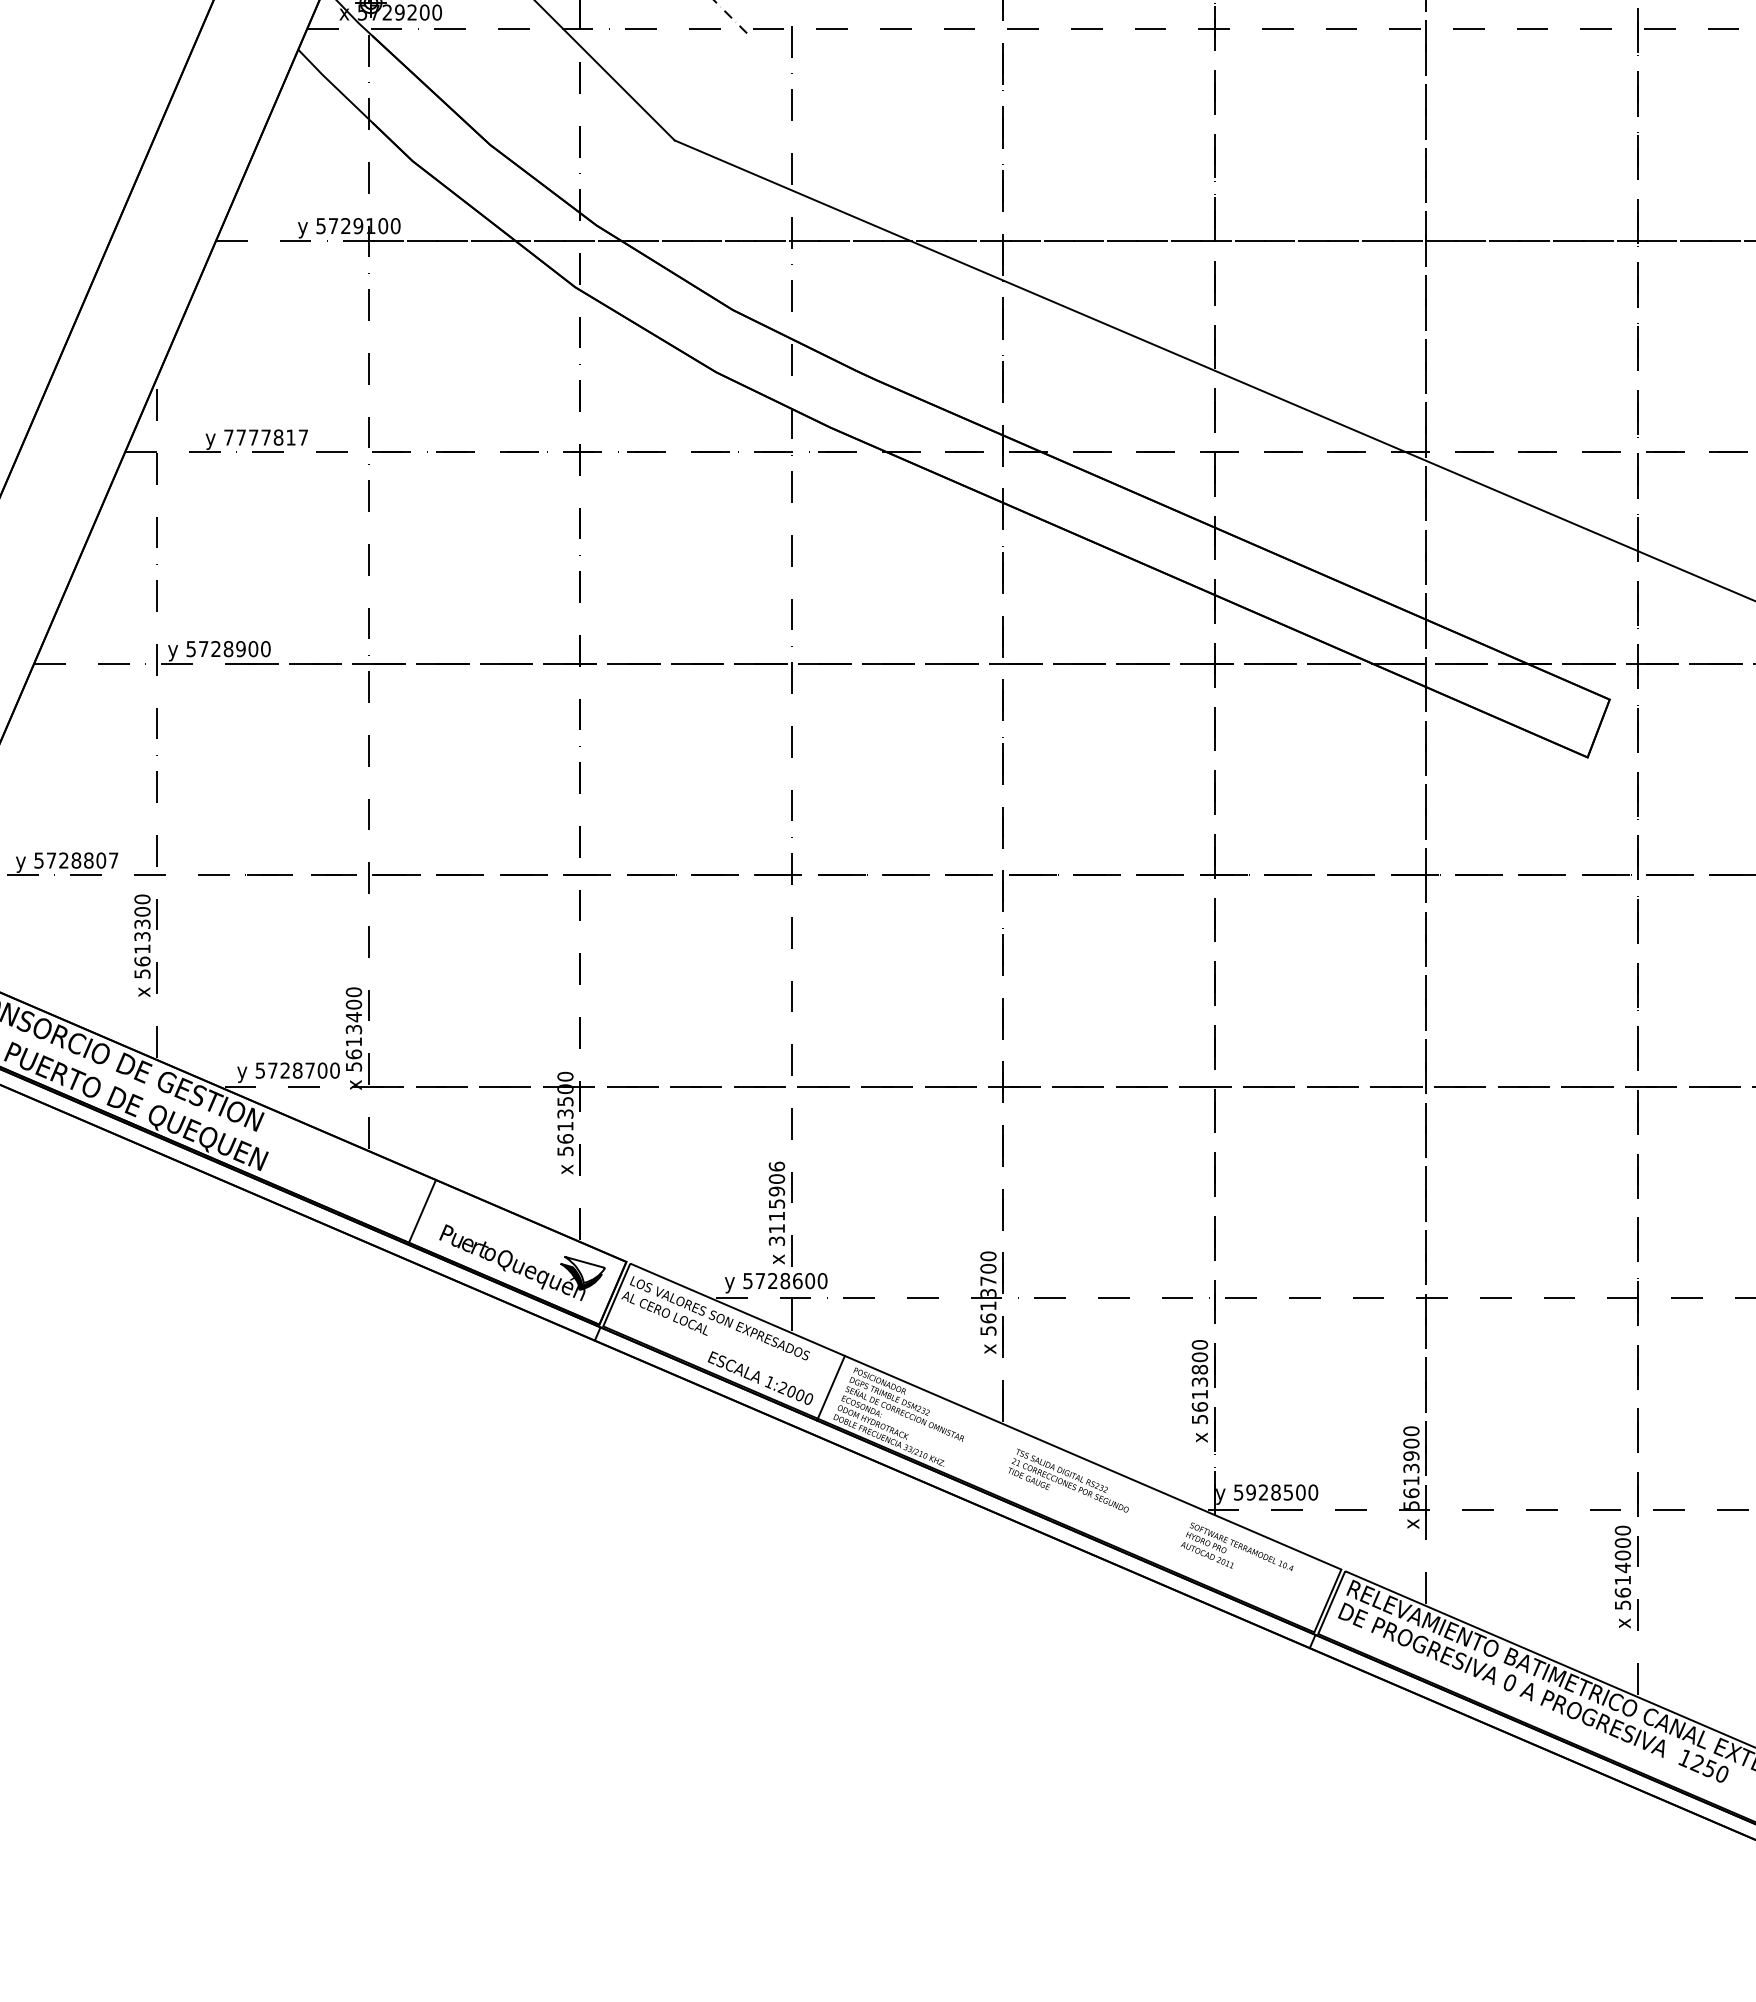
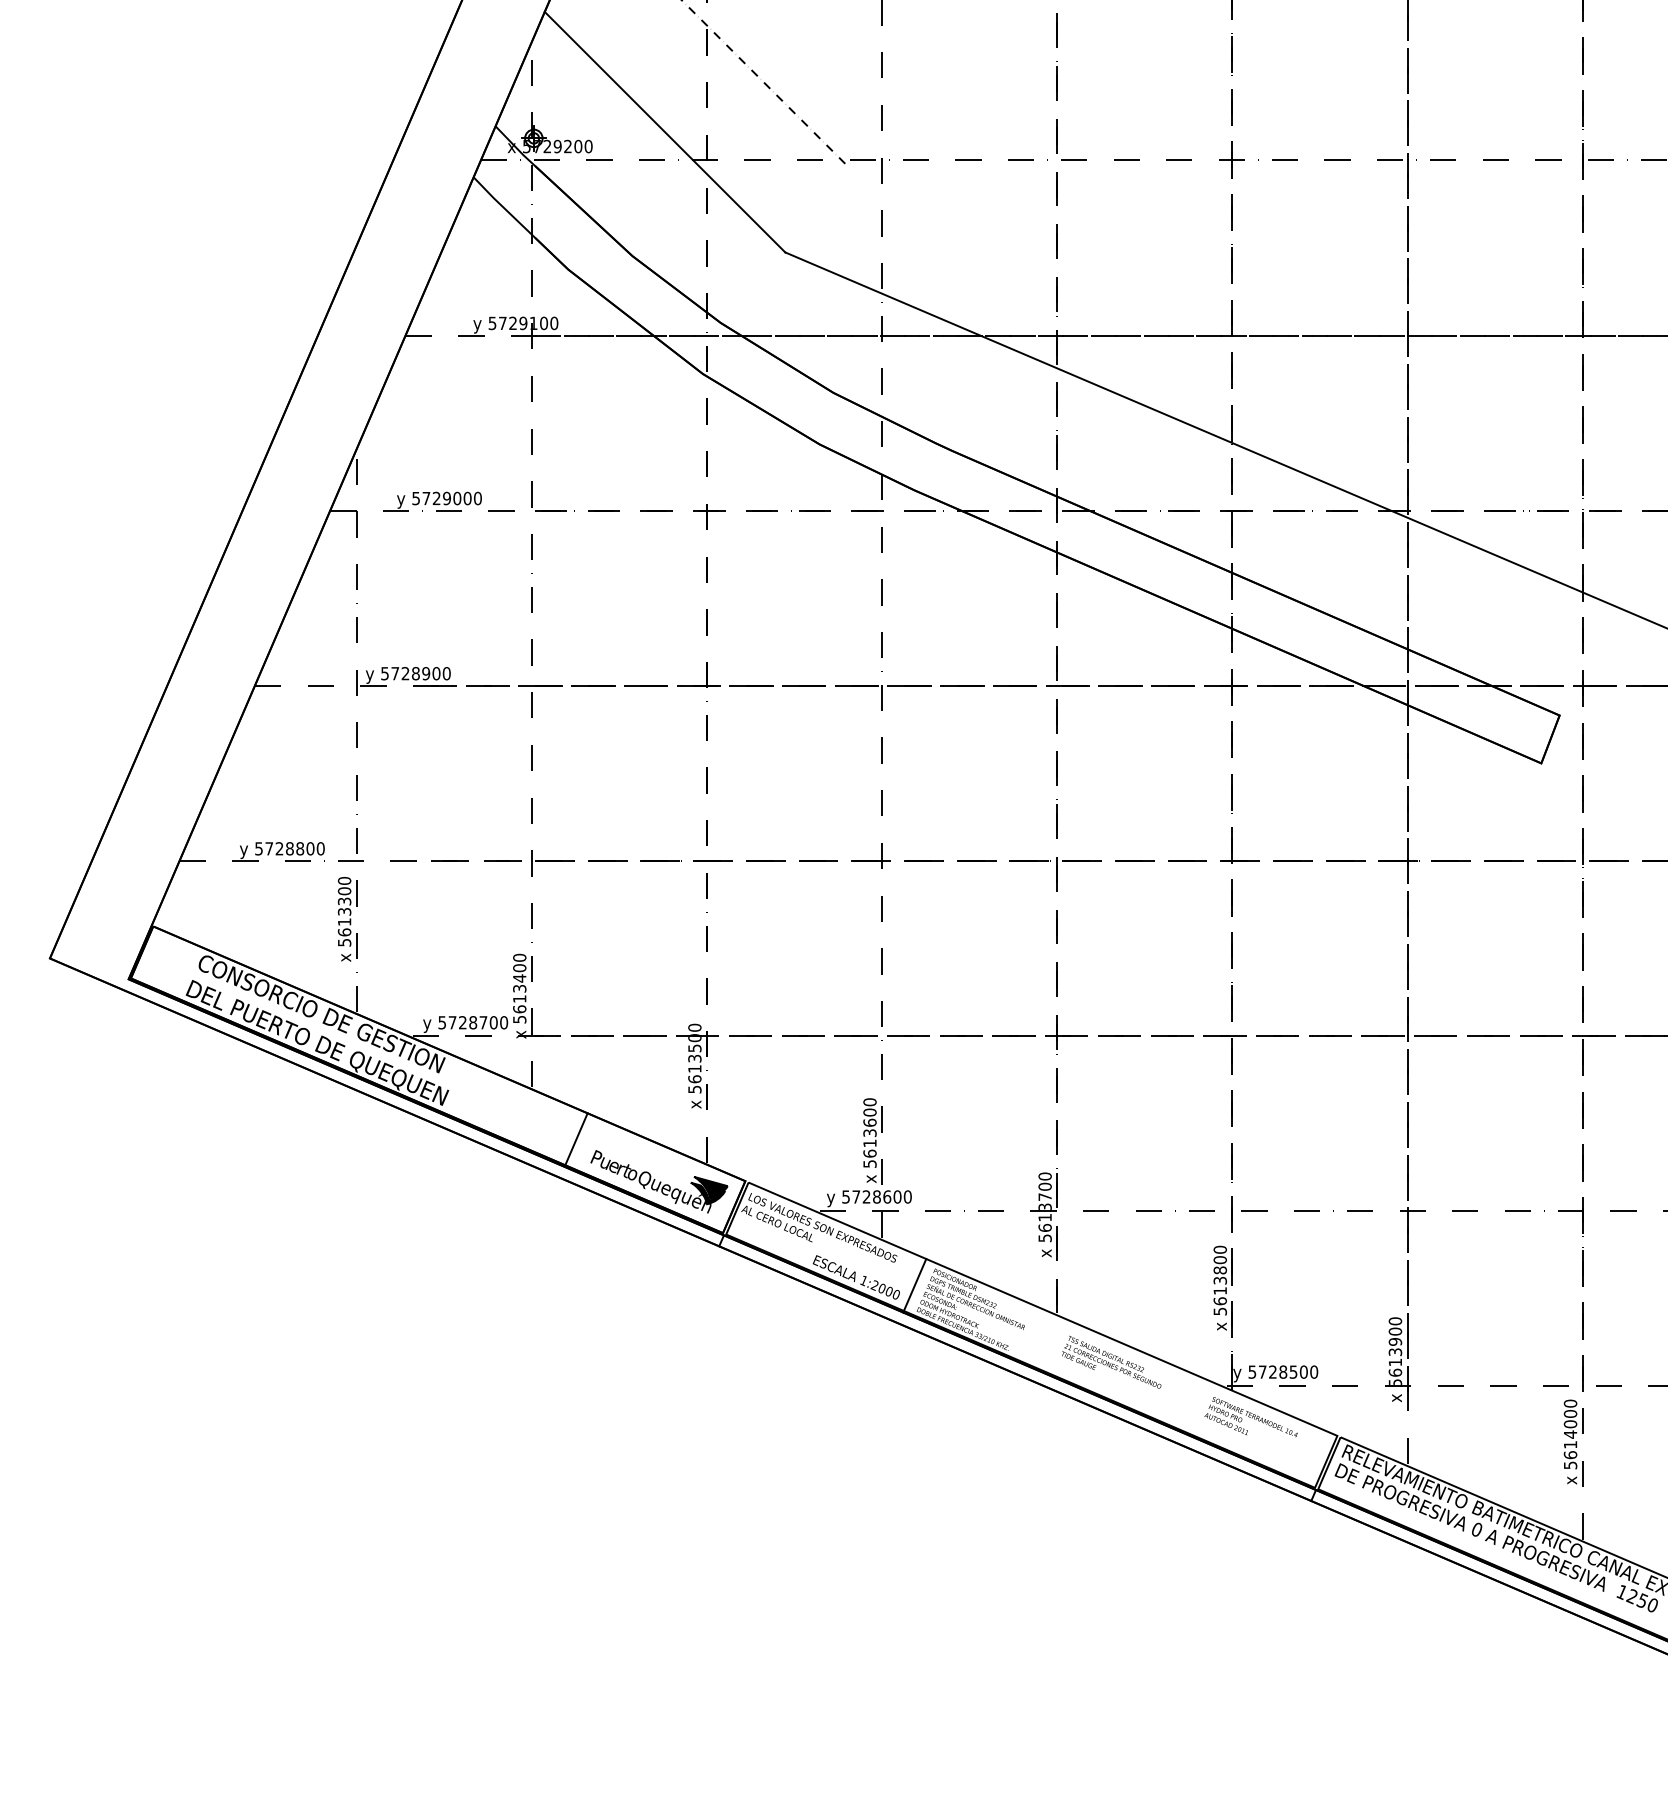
text: (265, 437) -> (446, 498), 7777817 -> 5729000
text: (113, 860) -> (320, 848), 5728807 -> 5728800
text: (776, 1203) -> (869, 1132), 3115906 -> 5613600
fill: (584, 1269) -> (710, 1187), added
text: (1250, 1491) -> (1262, 1371), 5928500 -> 5728500

